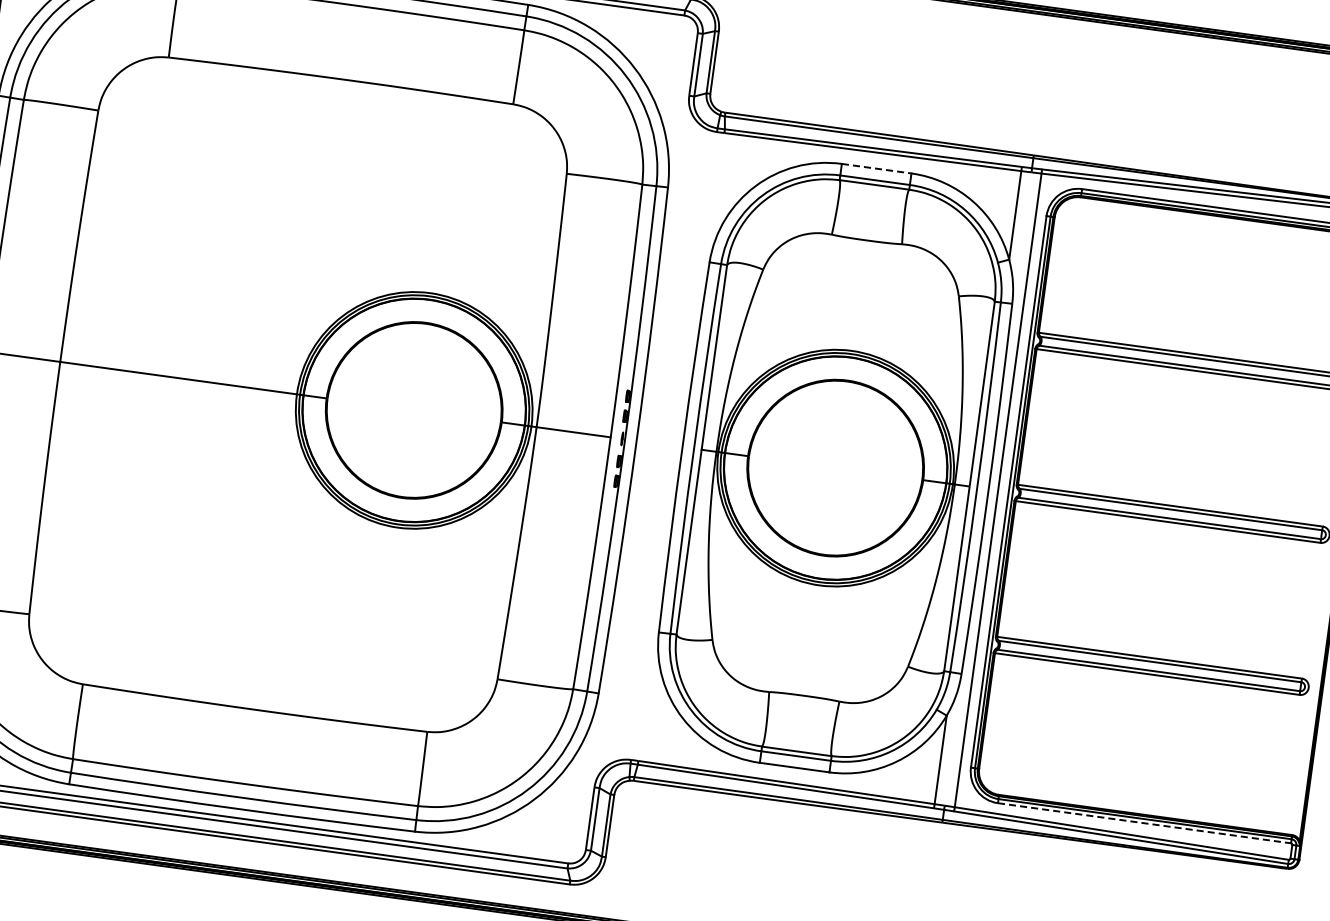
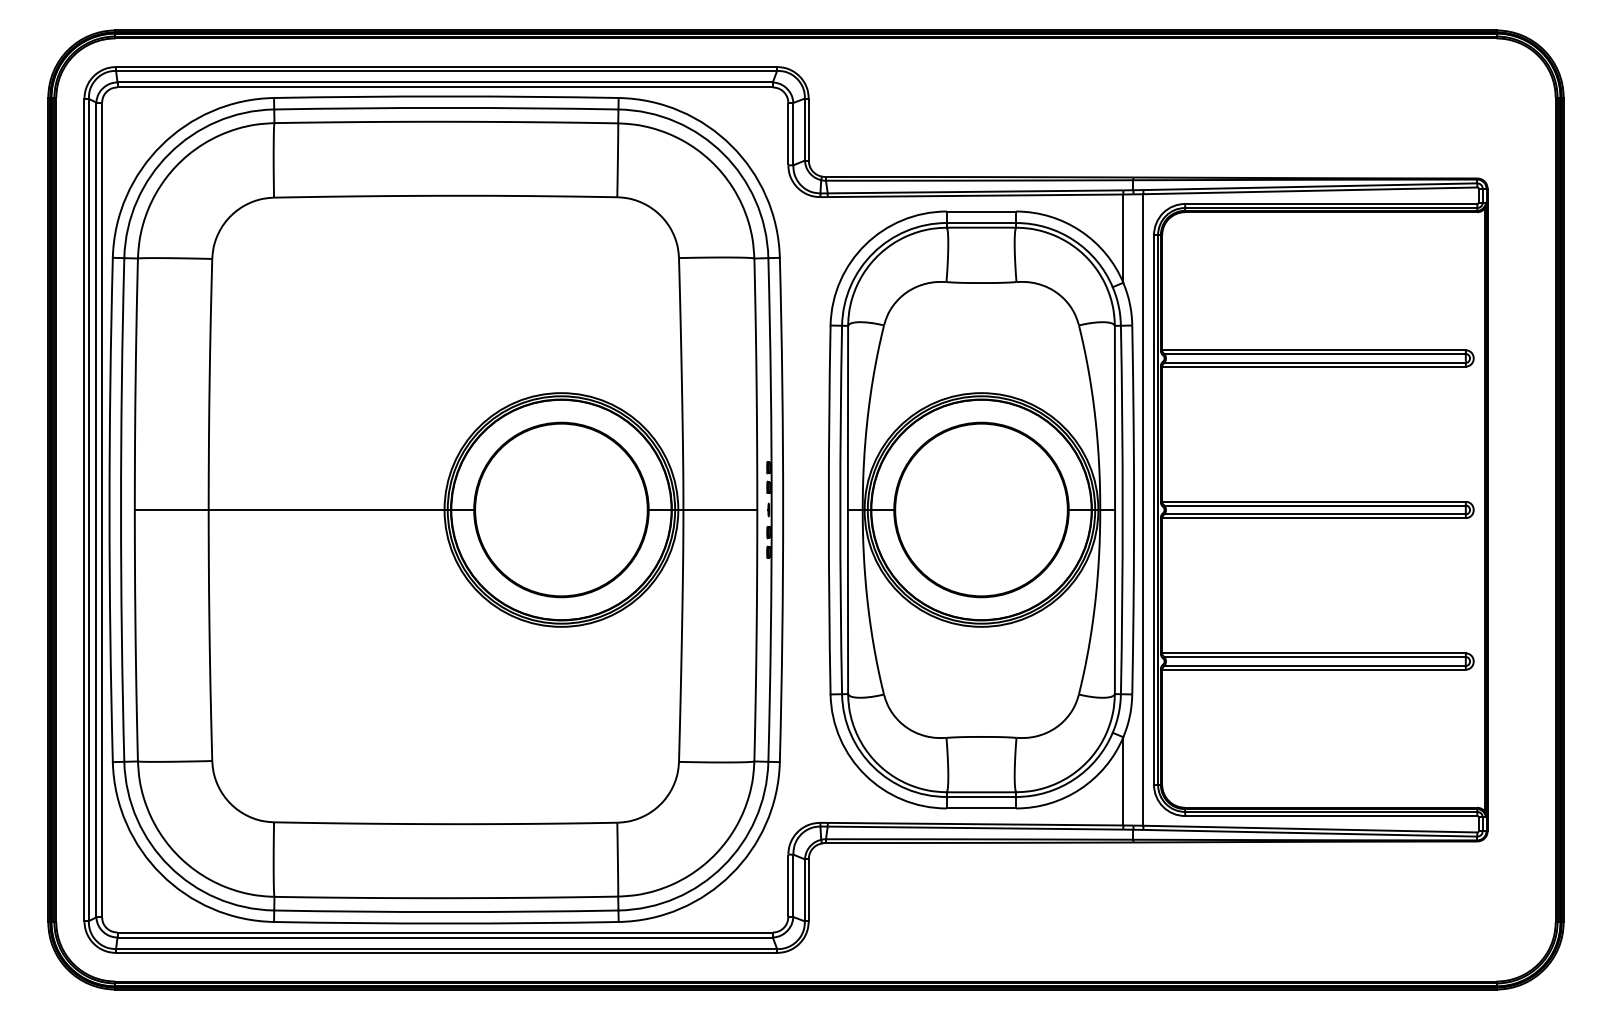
line: (876, 168) -> (981, 211), dashed -> solid
line: (1144, 823) -> (1331, 816), dashed -> solid

